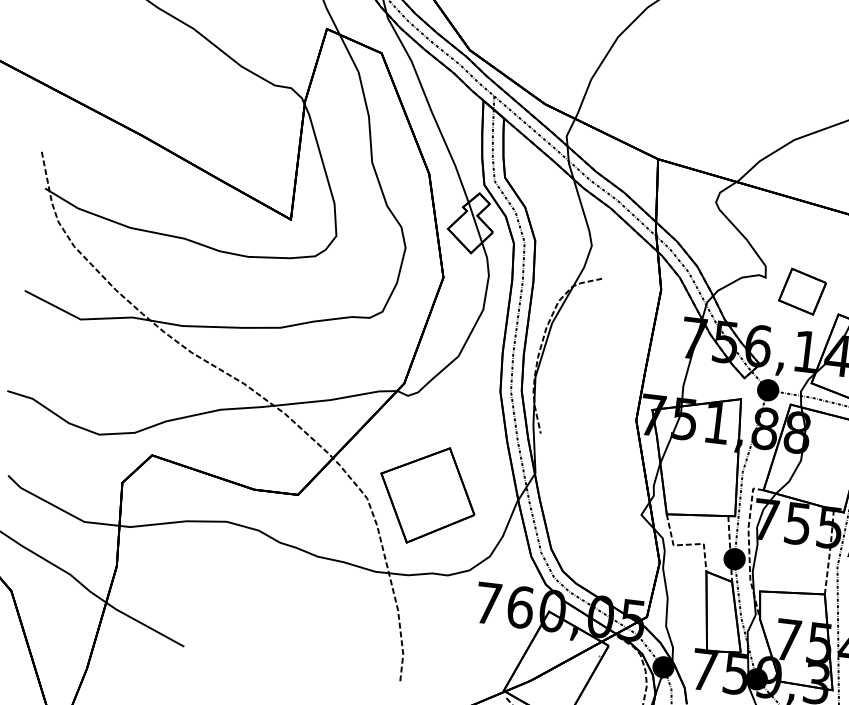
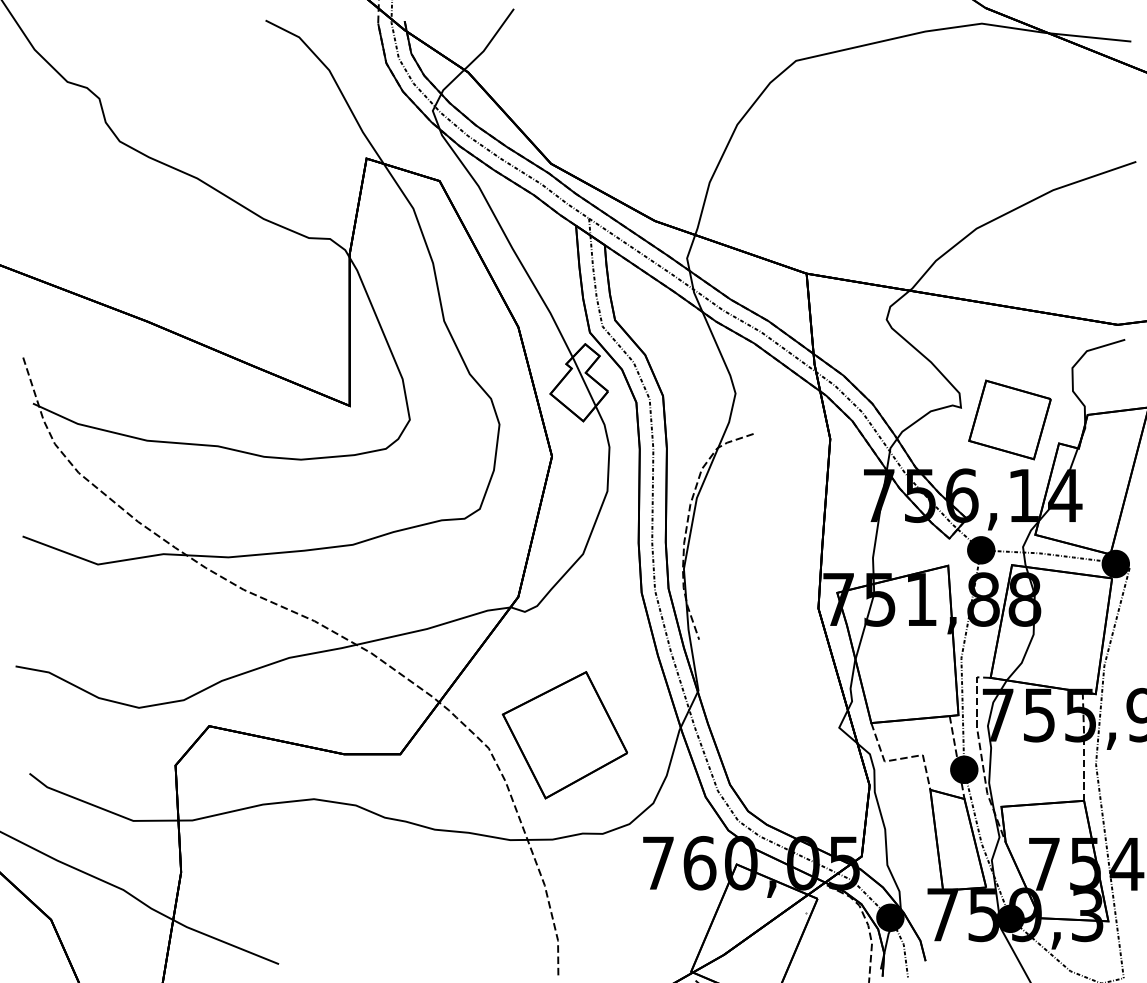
part: (802, 291) -> (1009, 419), size x1.43

